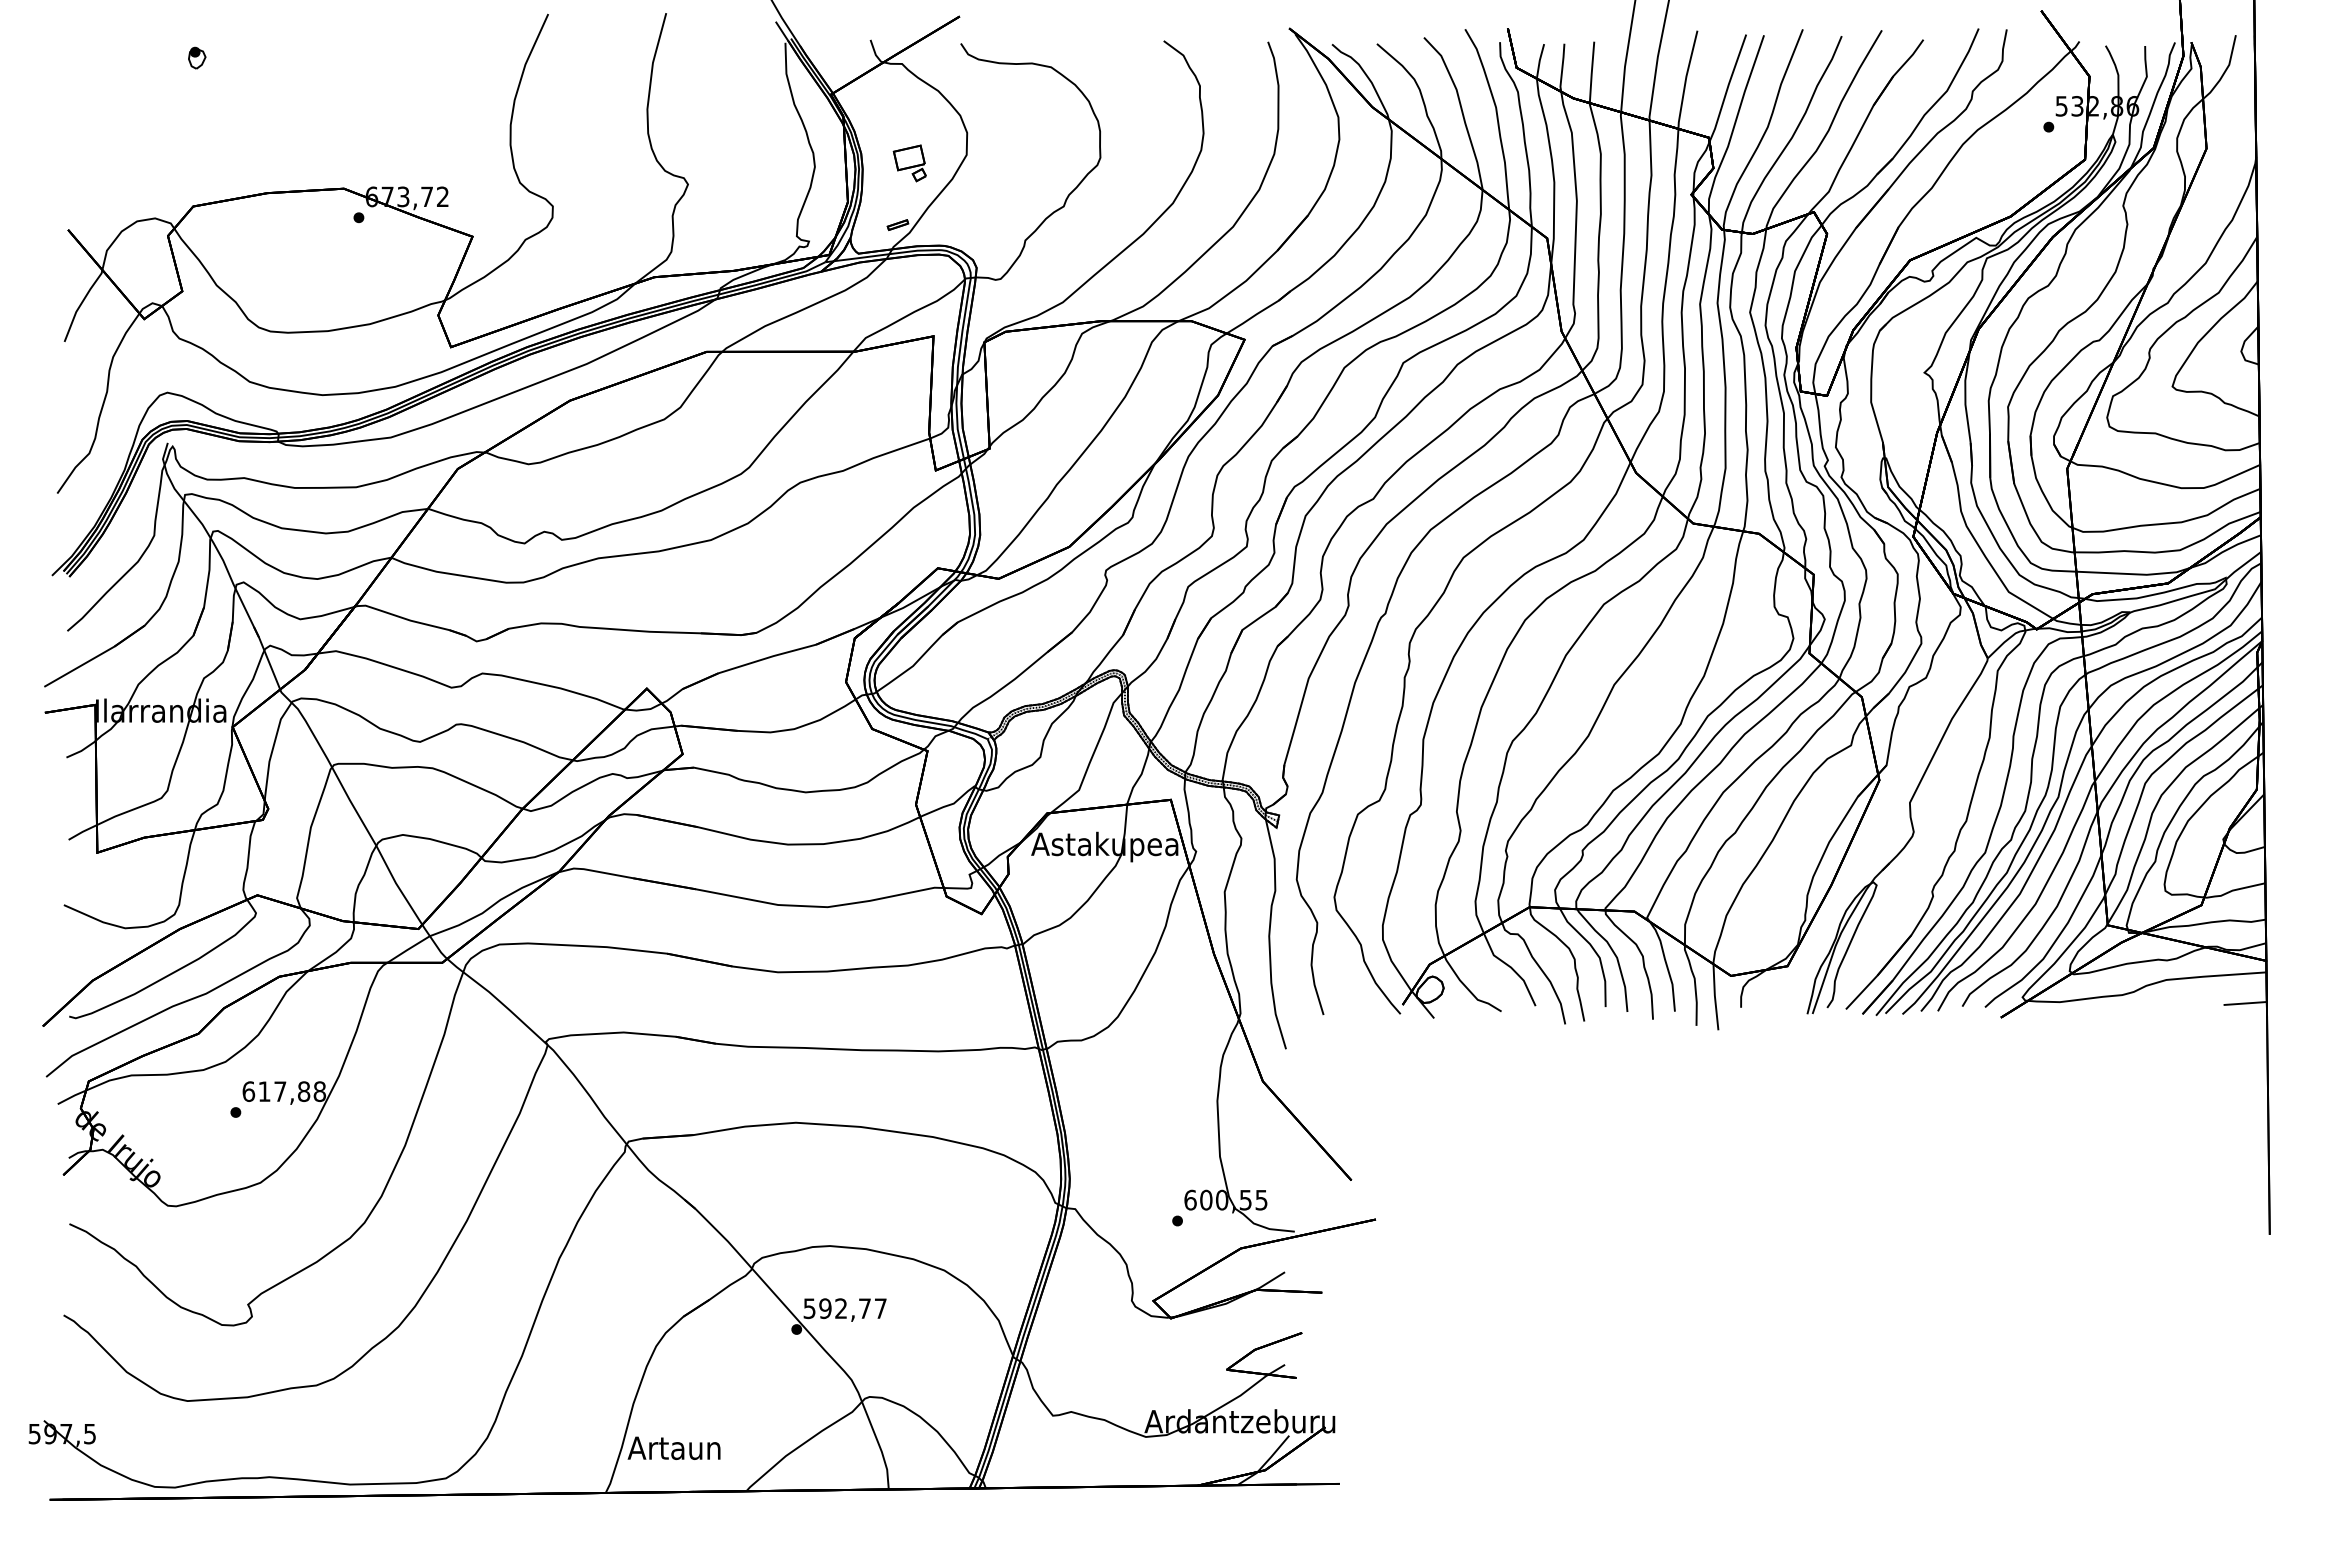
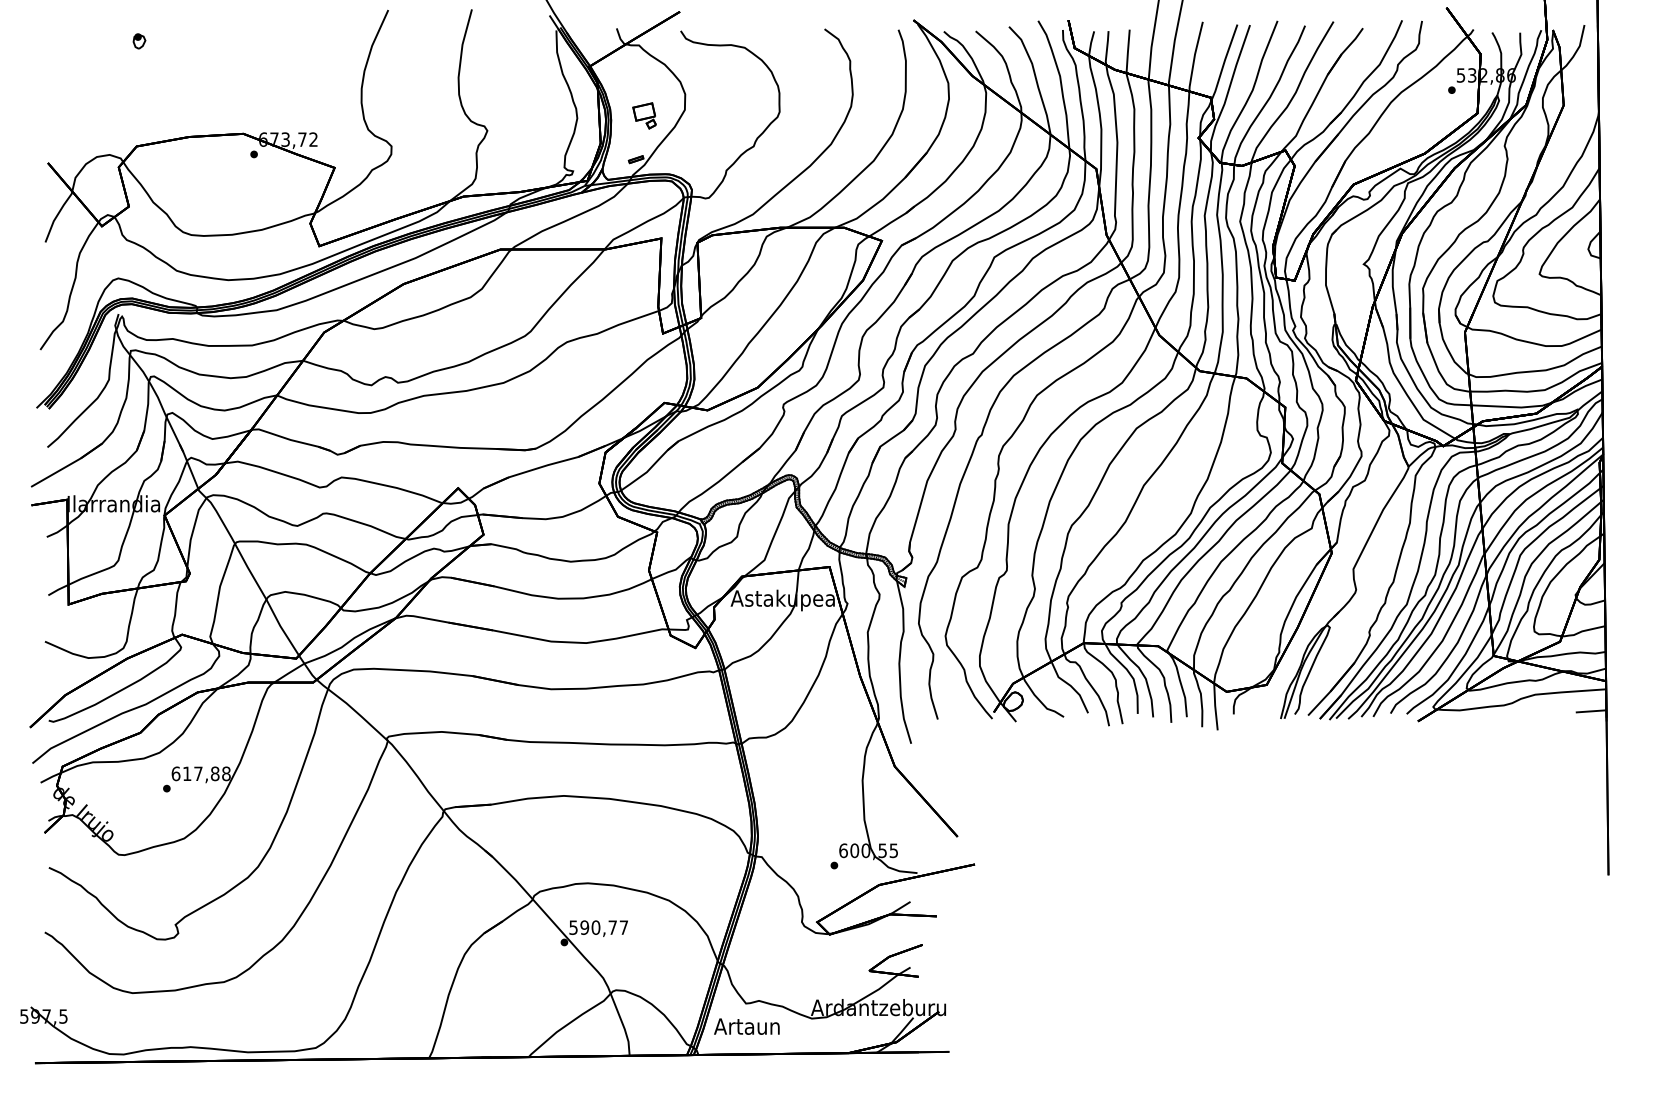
text: (841, 1308) -> (596, 927), 592,77 -> 590,77
text: (673, 1447) -> (746, 1026), moved

